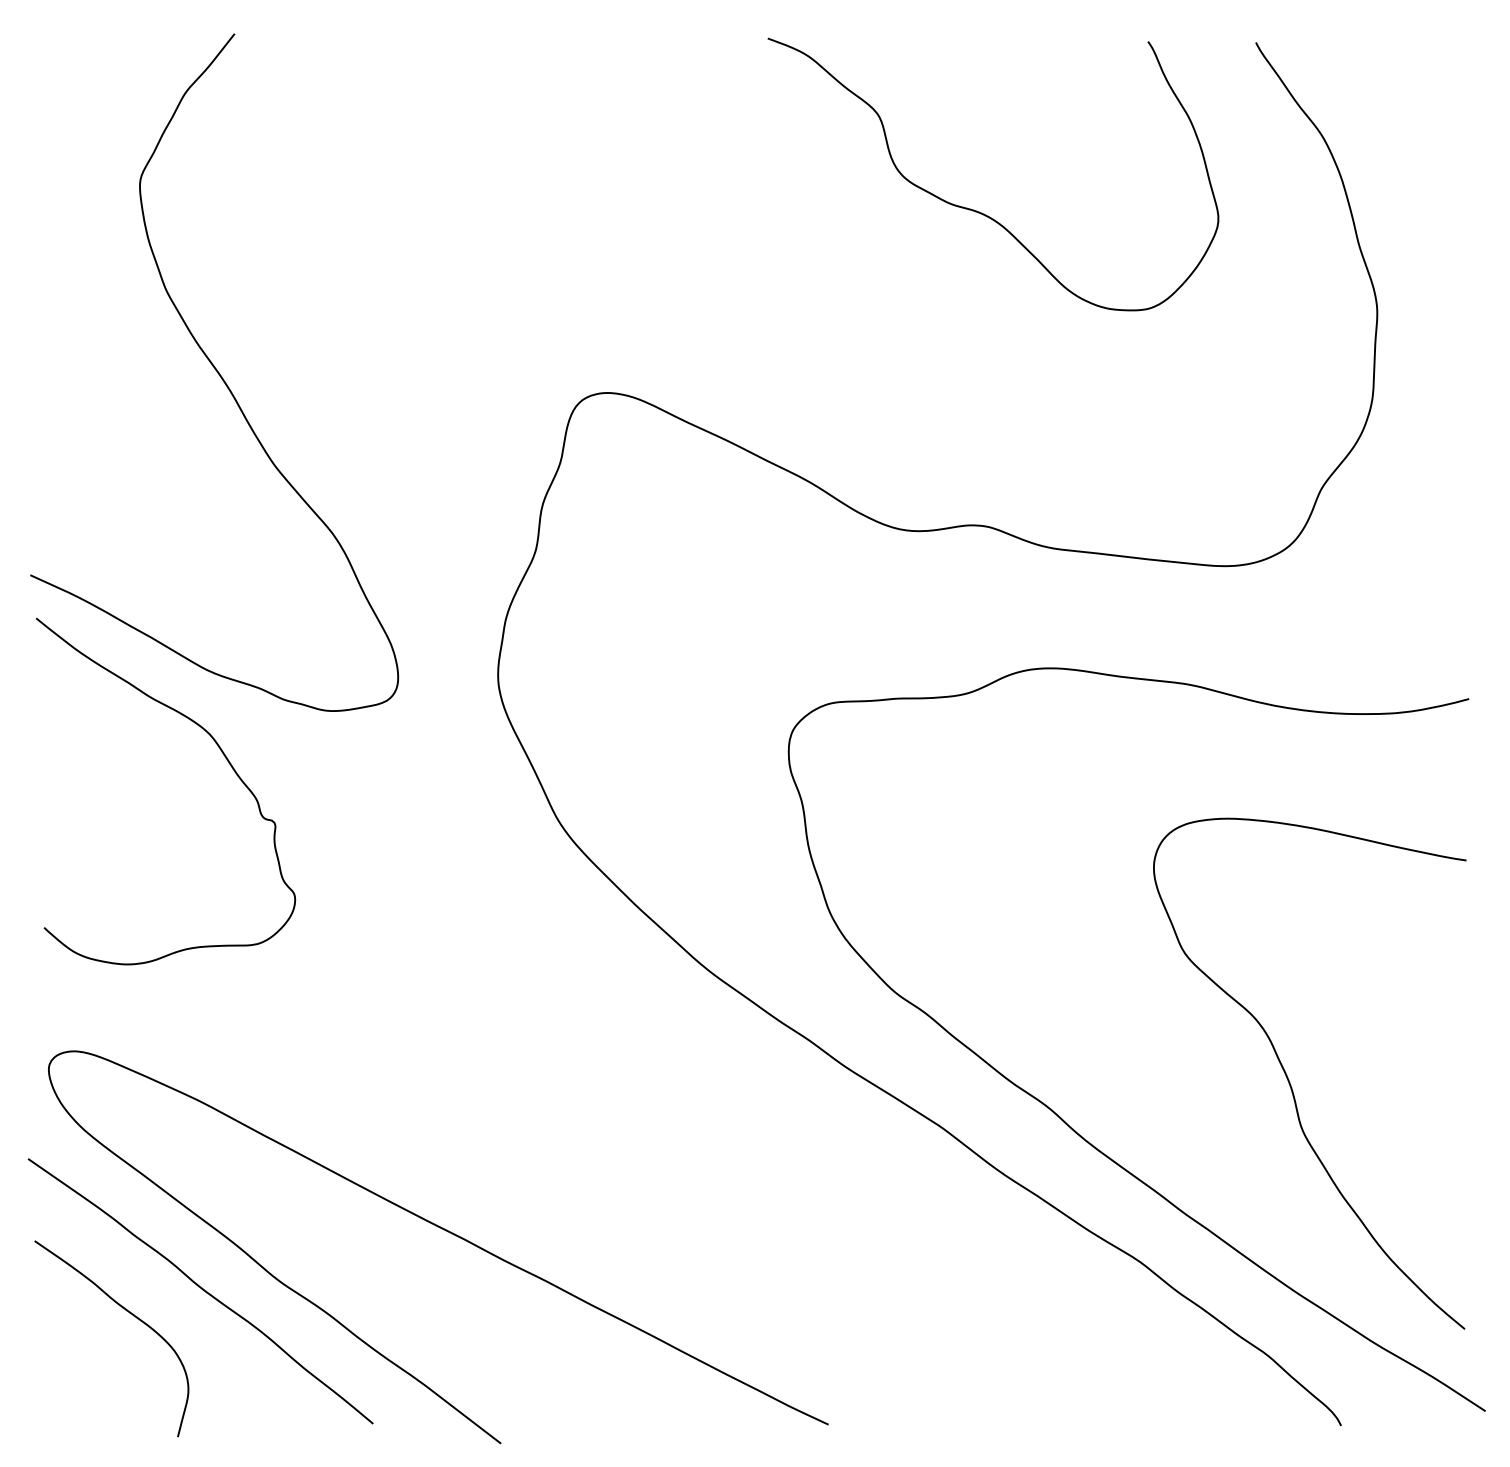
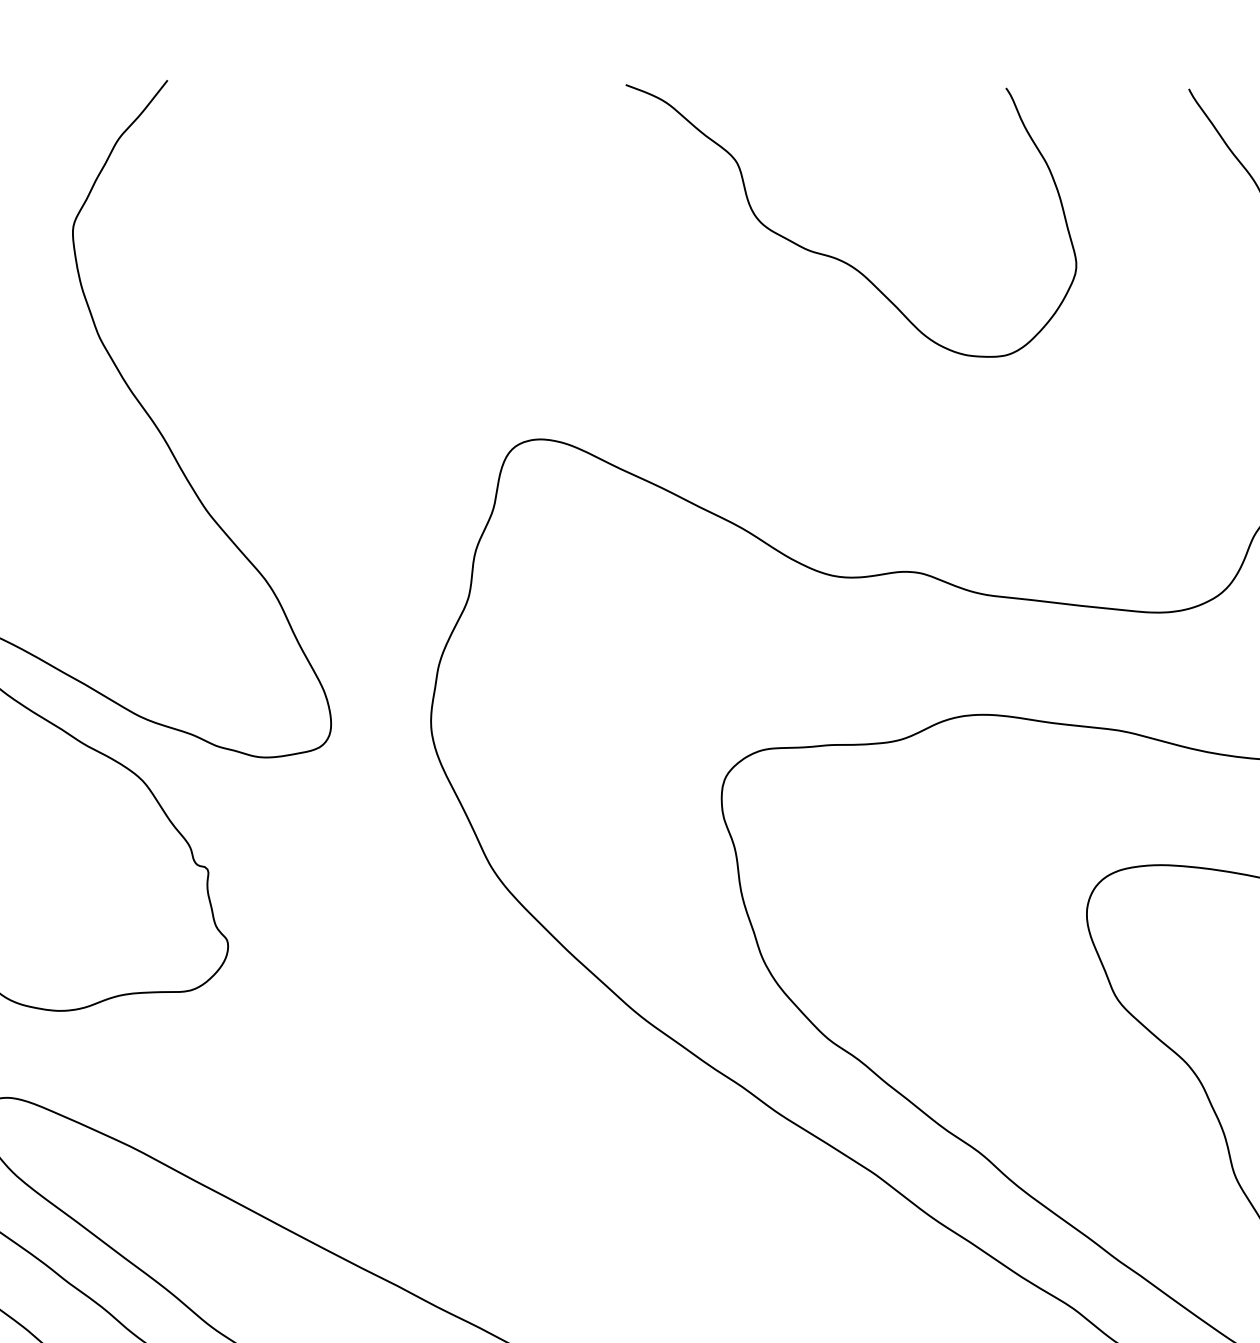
curve: (979, 211) -> (837, 257), moved

